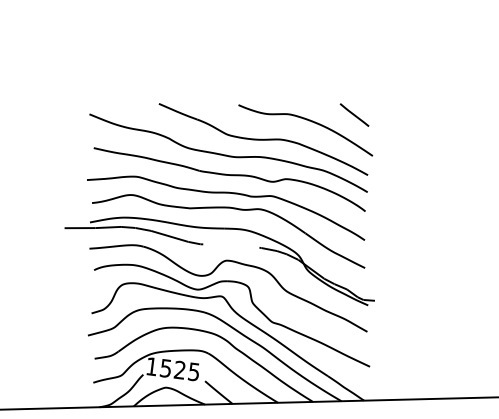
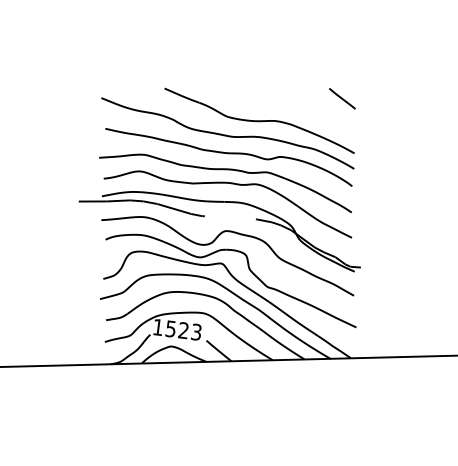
curve: (308, 121) -> (300, 104), removed
text: (194, 371) -> (196, 331), 1525 -> 1523

